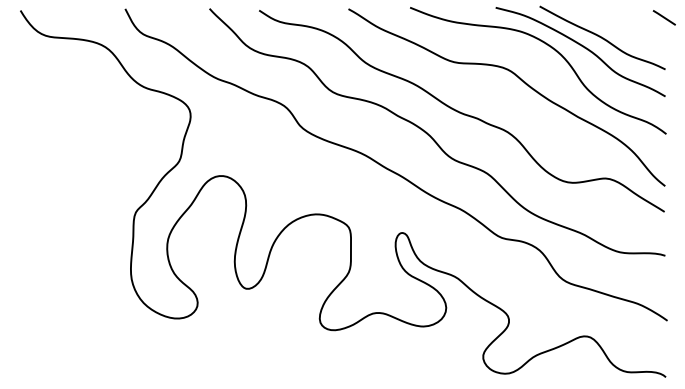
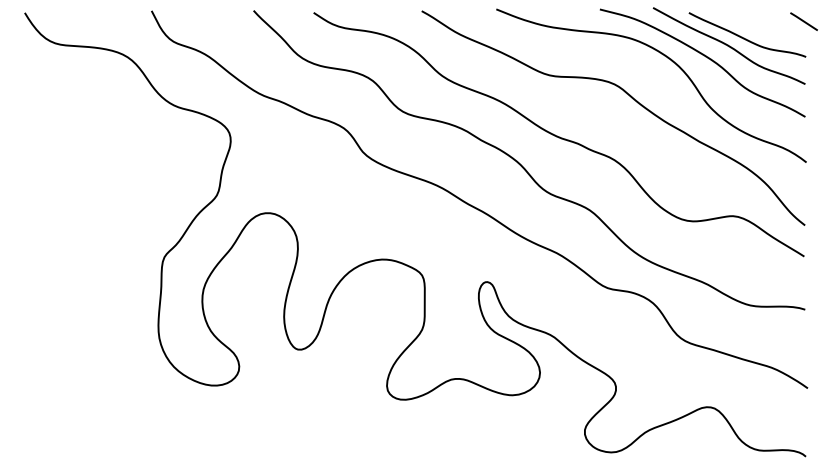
curve: (616, 31) -> (746, 38), added

